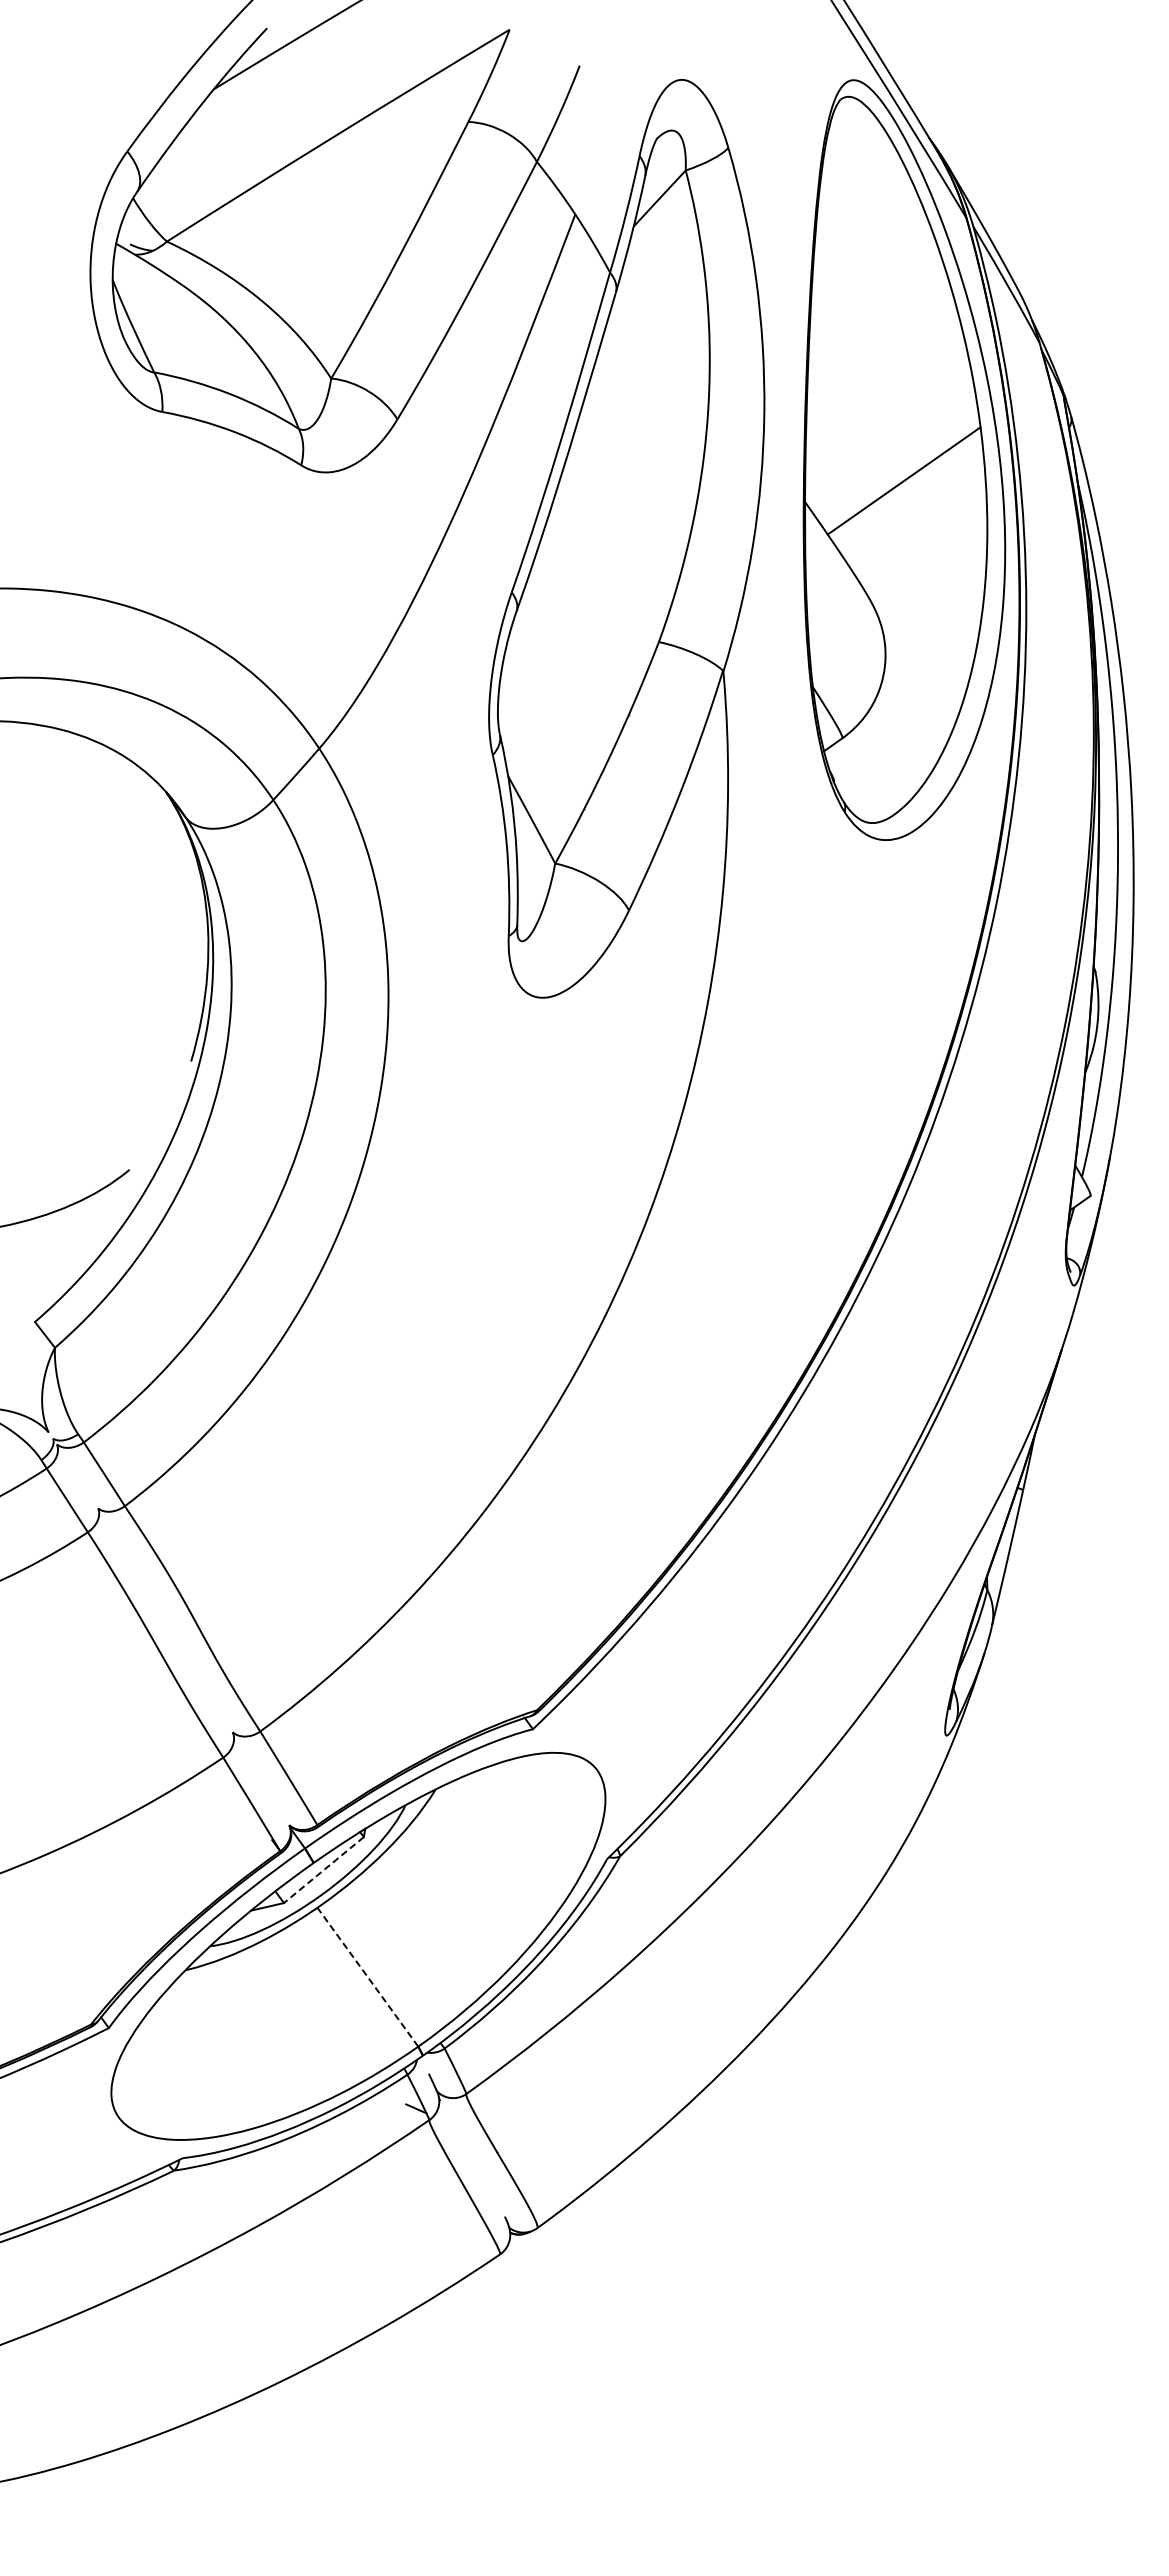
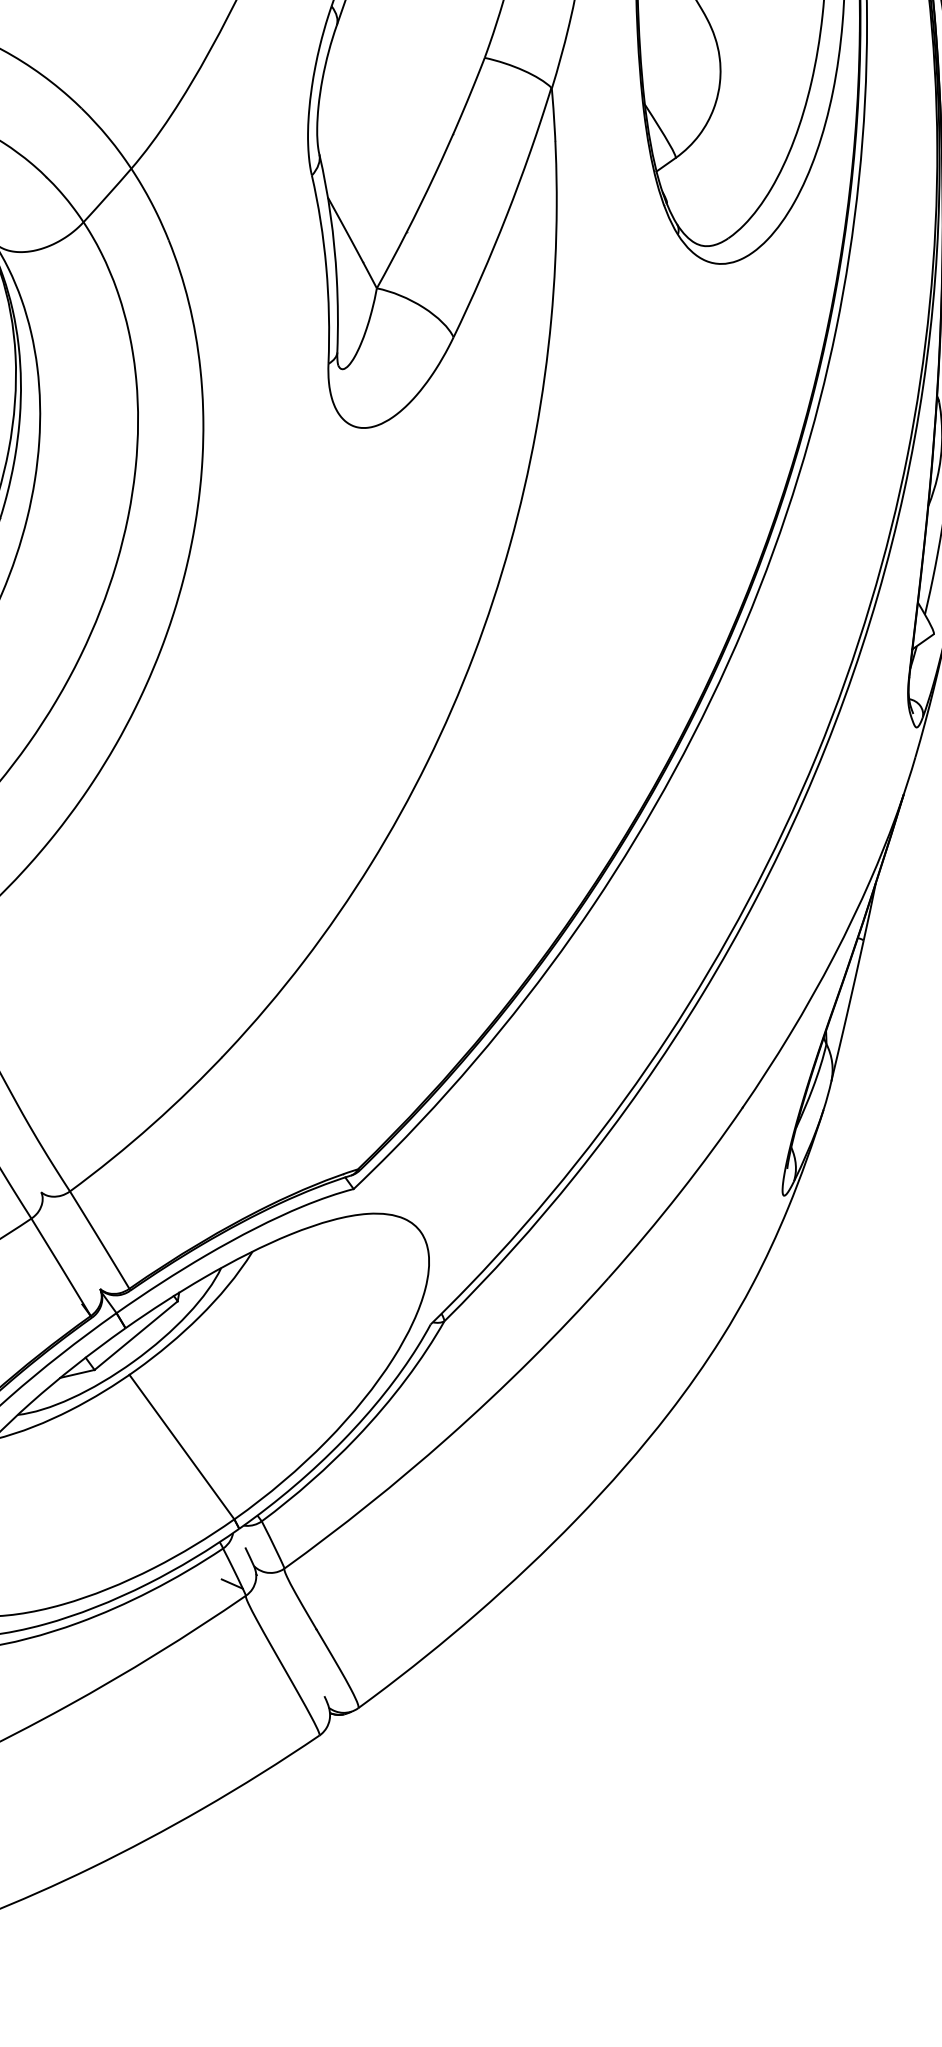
line: (323, 1870) -> (135, 1336), dashed -> solid
line: (367, 1977) -> (181, 1447), dashed -> solid

